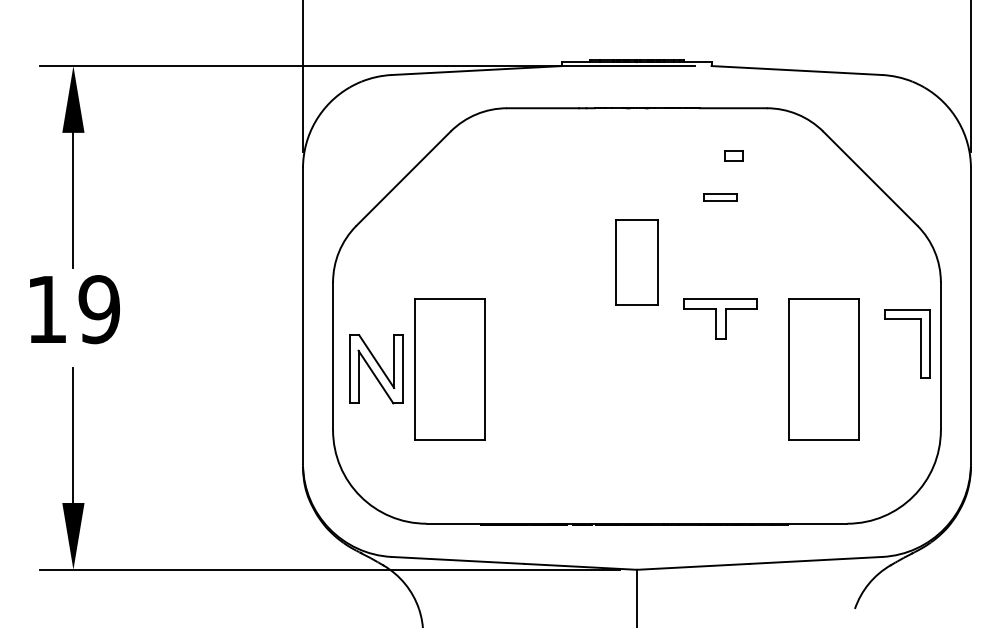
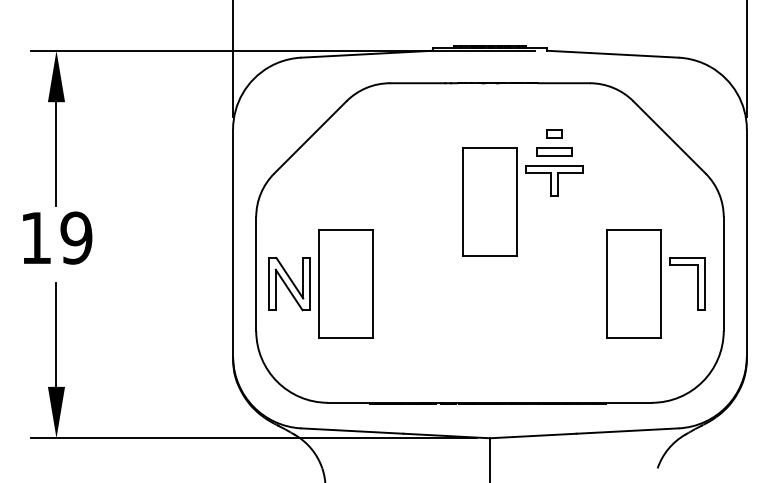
part: (733, 155) -> (554, 134), moved
part: (720, 197) -> (554, 151), size x1.43
part: (636, 262) -> (489, 201), size x1.67
part: (720, 318) -> (554, 180), moved
part: (920, 343) -> (697, 283), moved

